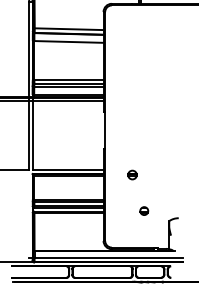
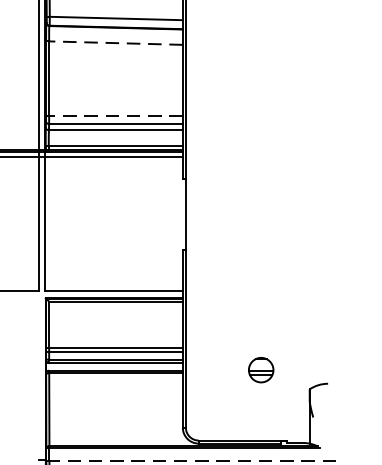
line: (68, 41) -> (115, 42), solid -> dashed
line: (67, 79) -> (113, 115), solid -> dashed
part: (132, 174) -> (238, 299), removed
part: (144, 210) -> (261, 368), size x1.6
line: (108, 257) -> (192, 459), solid -> dashed

